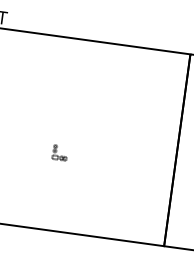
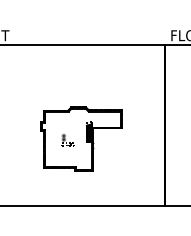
part: (76, 152) -> (81, 138), added

